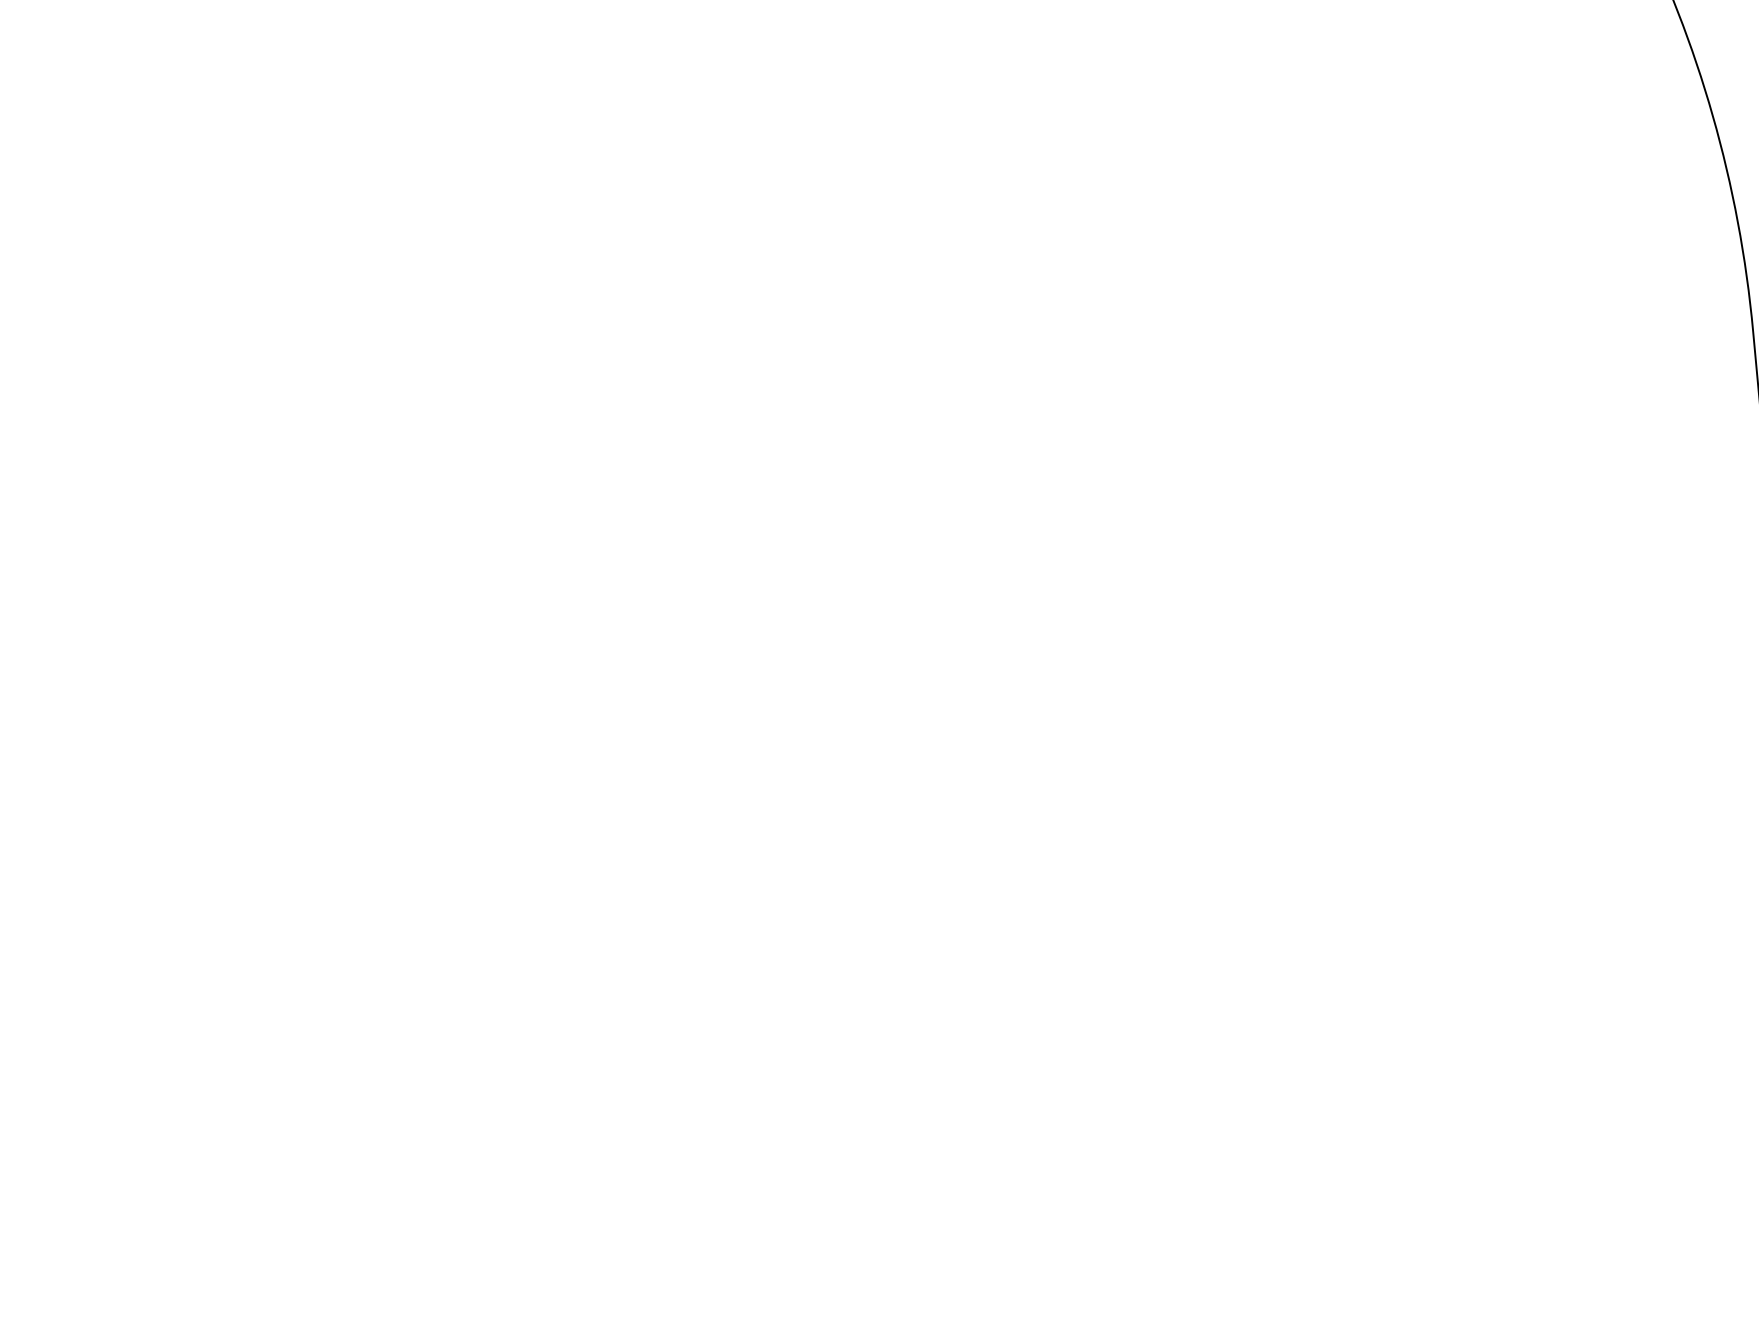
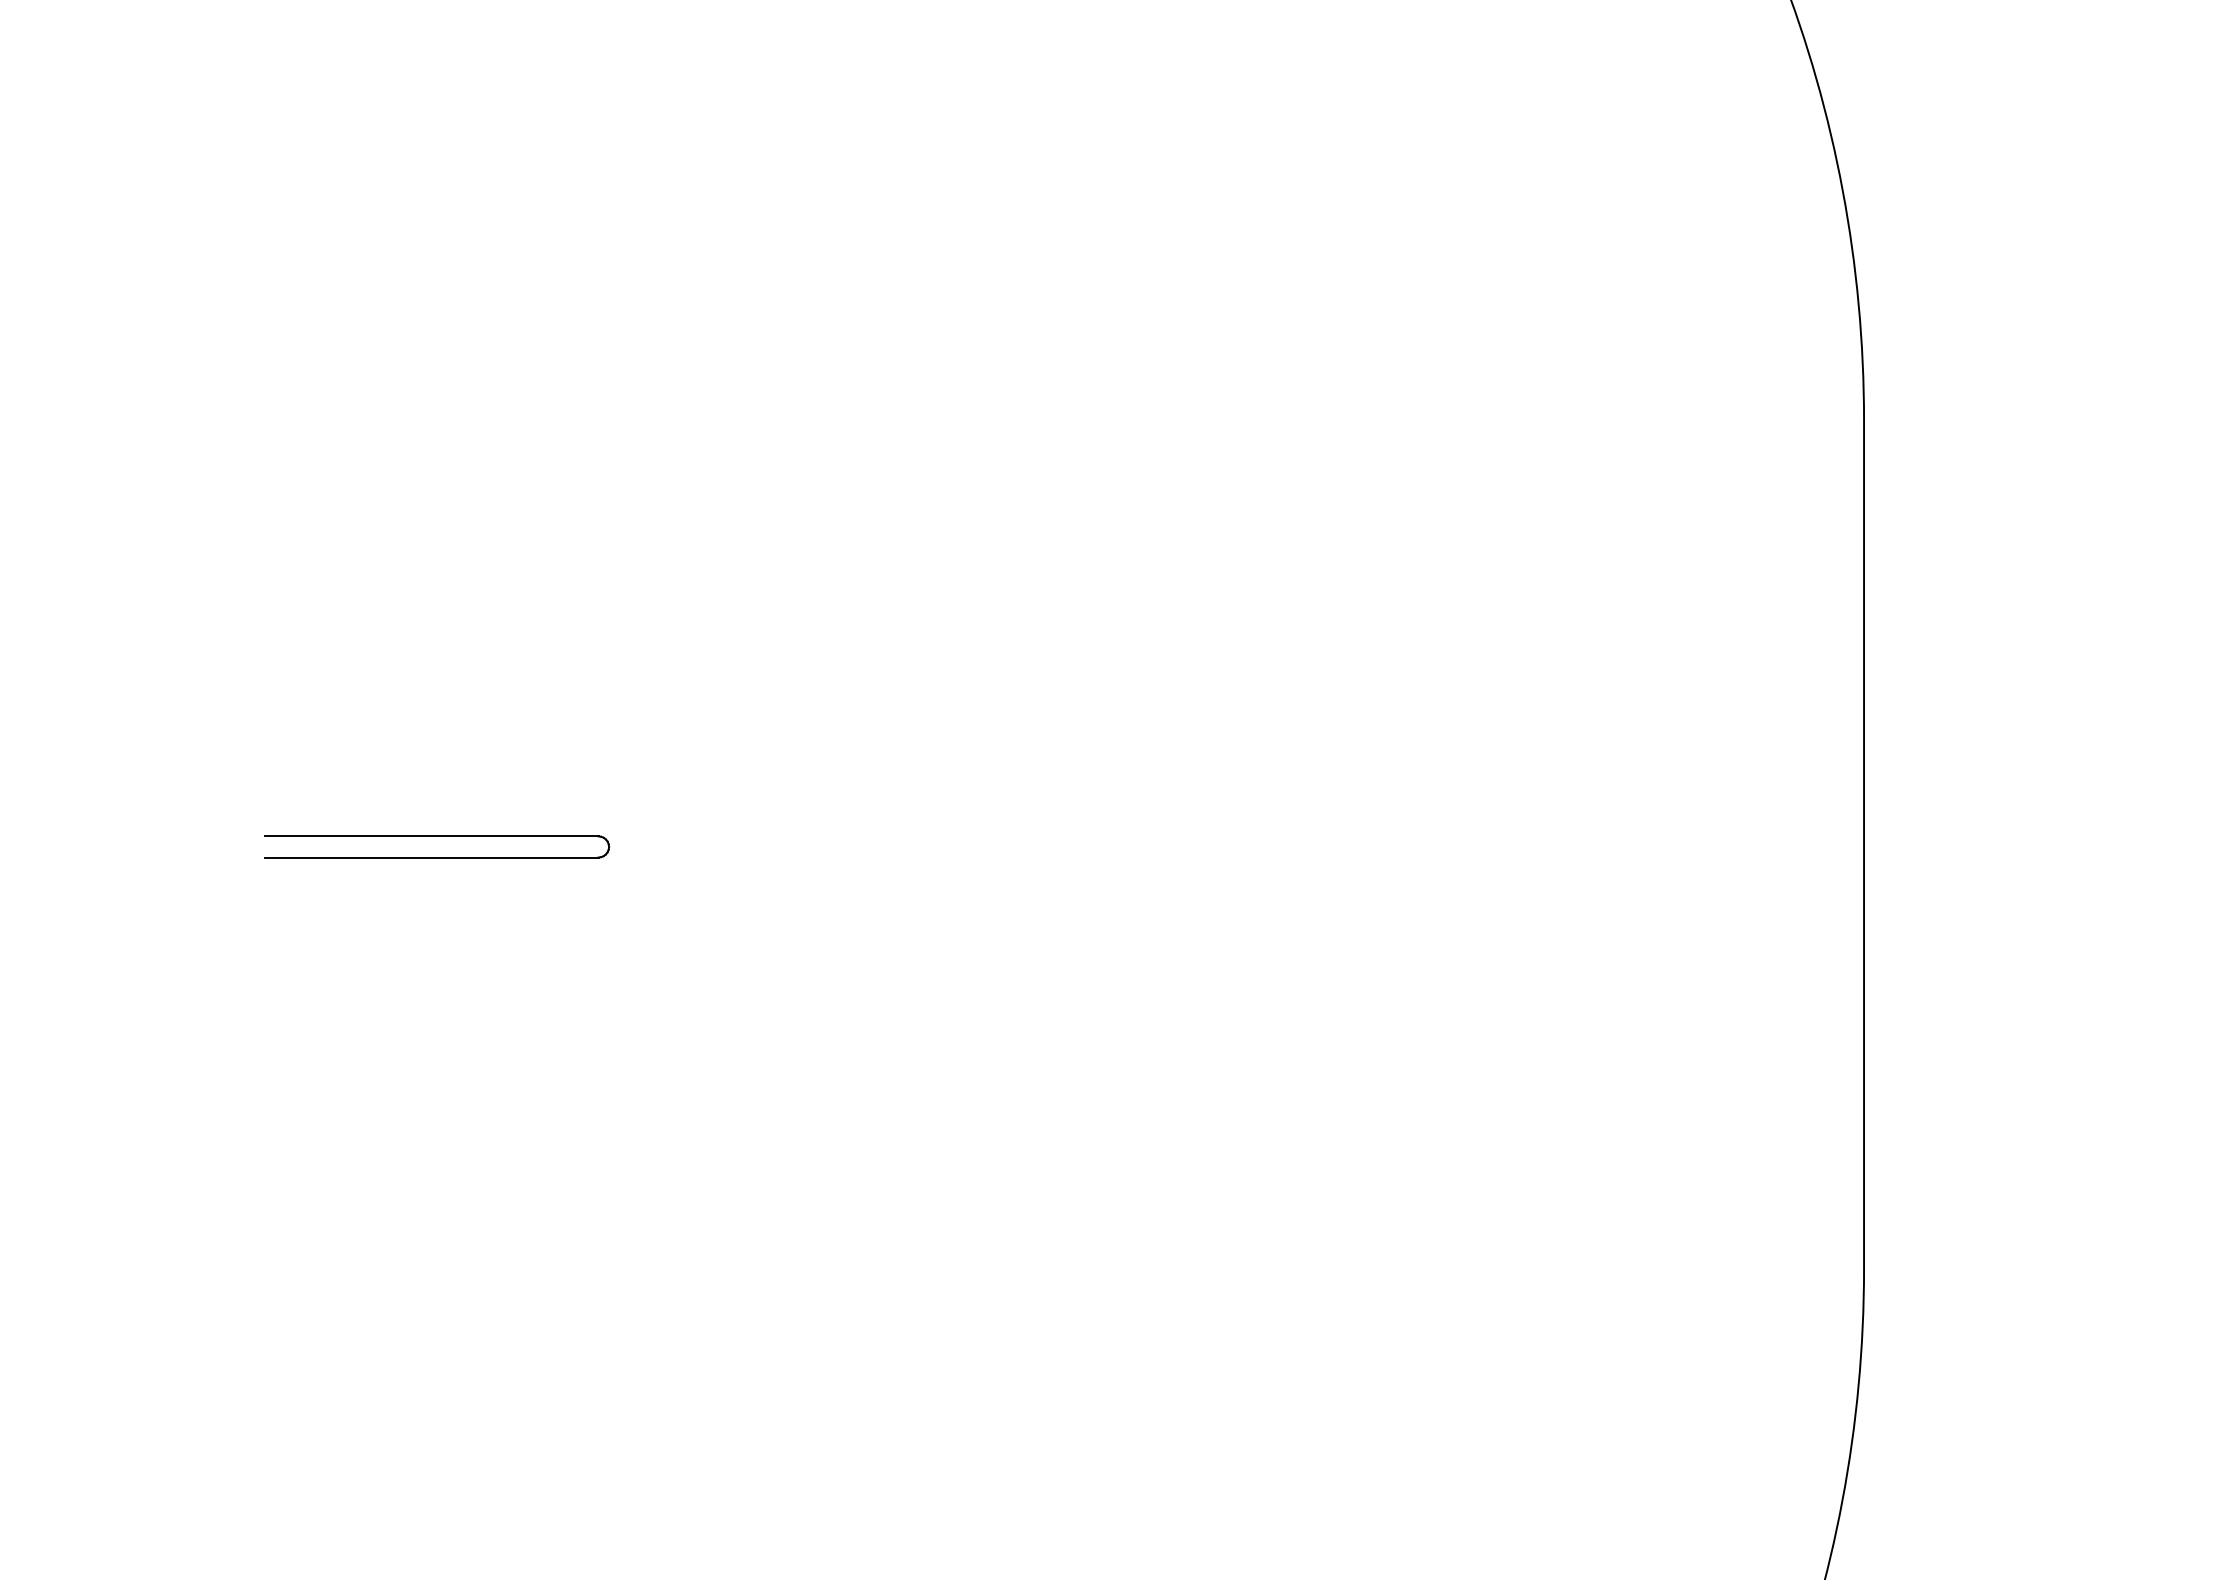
part: (437, 851) -> (436, 836), added

